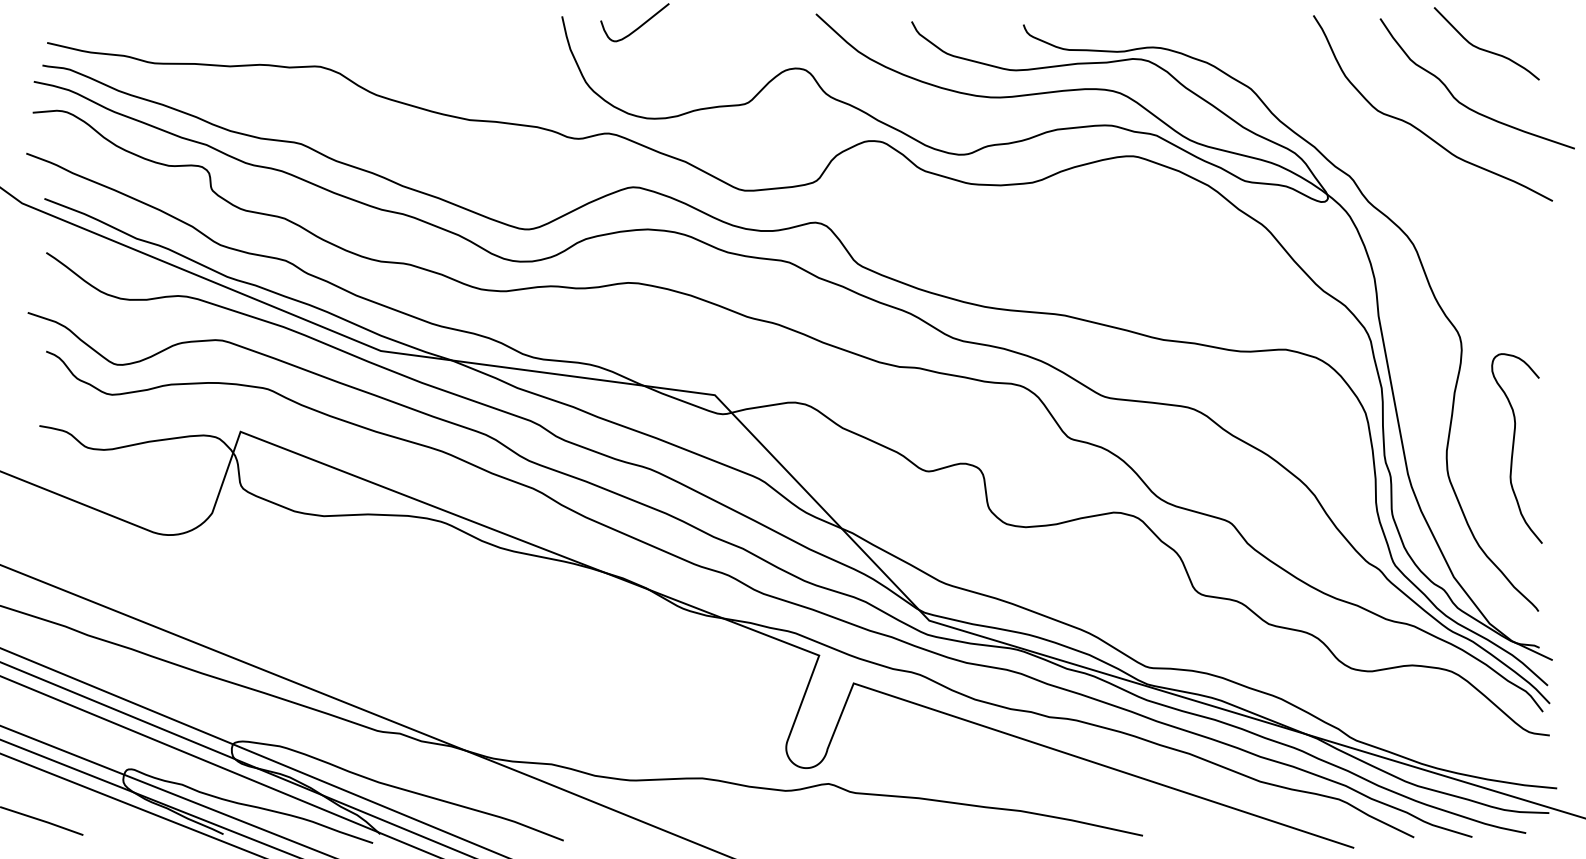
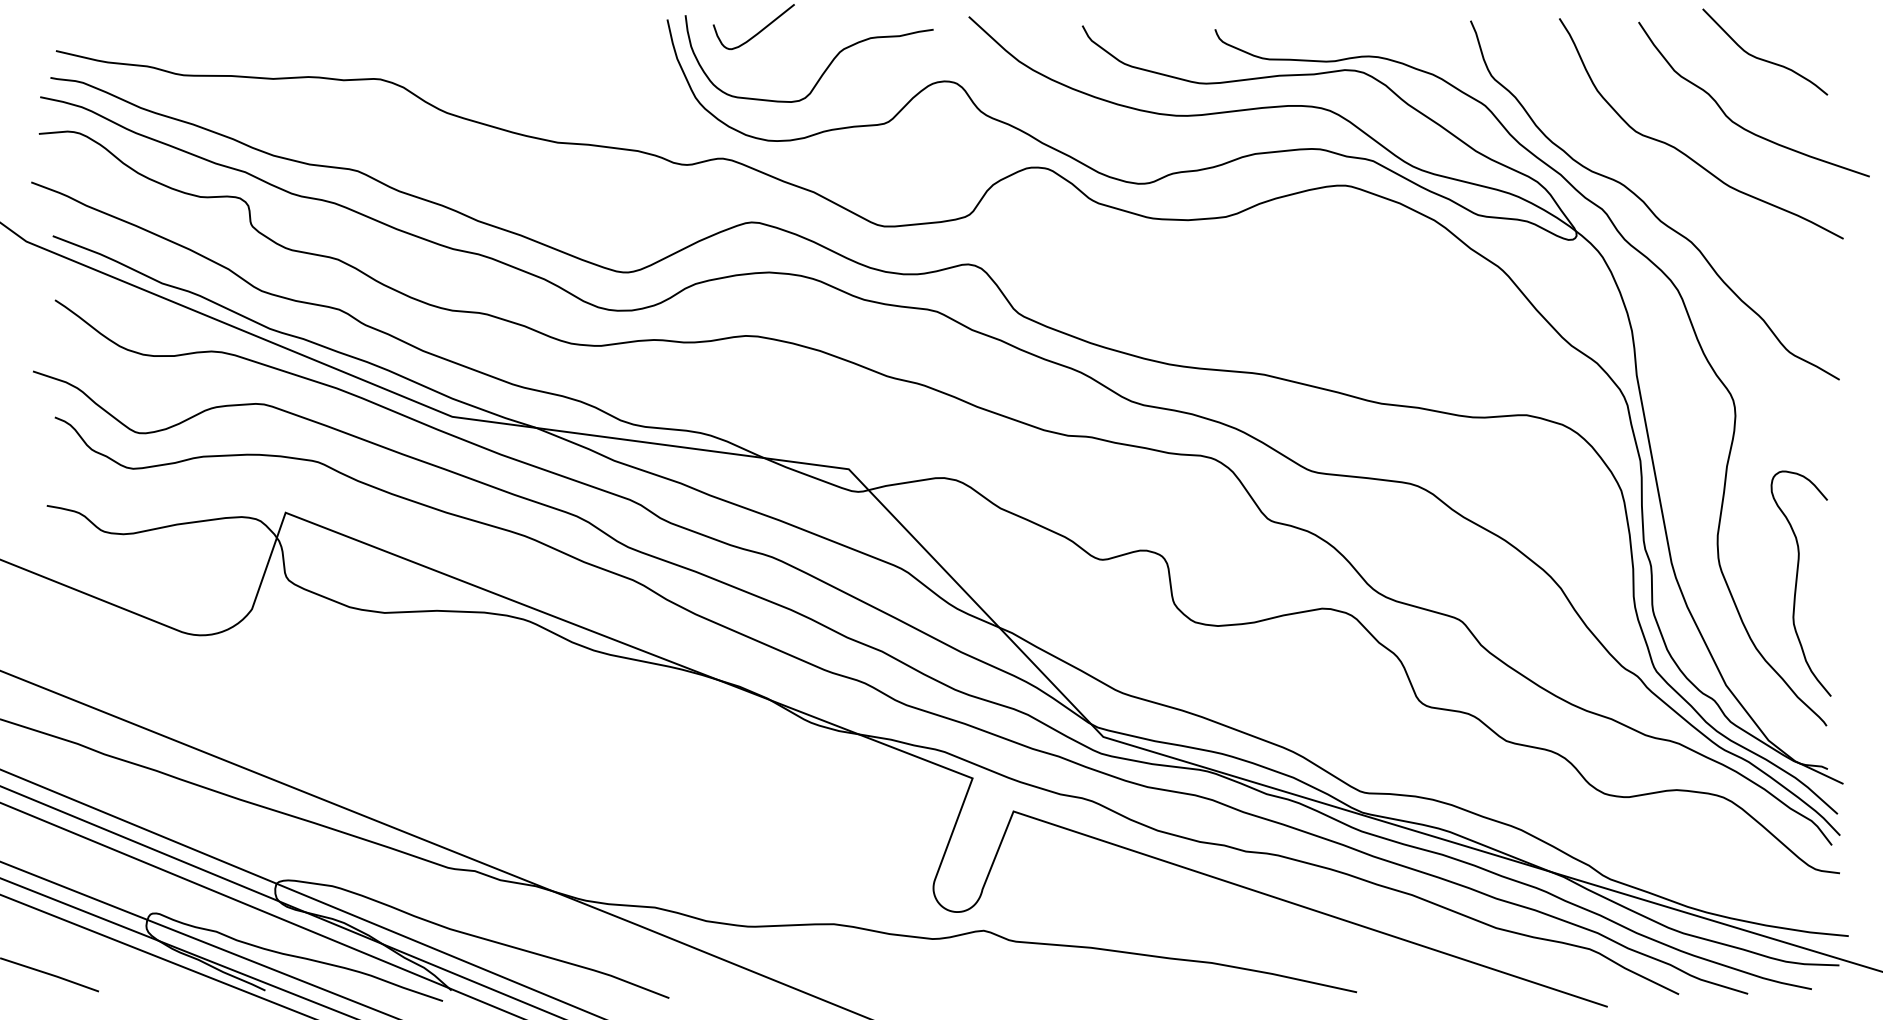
curve: (693, 60) -> (823, 71), added
curve: (1388, 173) -> (1648, 206), added
curve: (1514, 448) -> (1797, 583), moved

